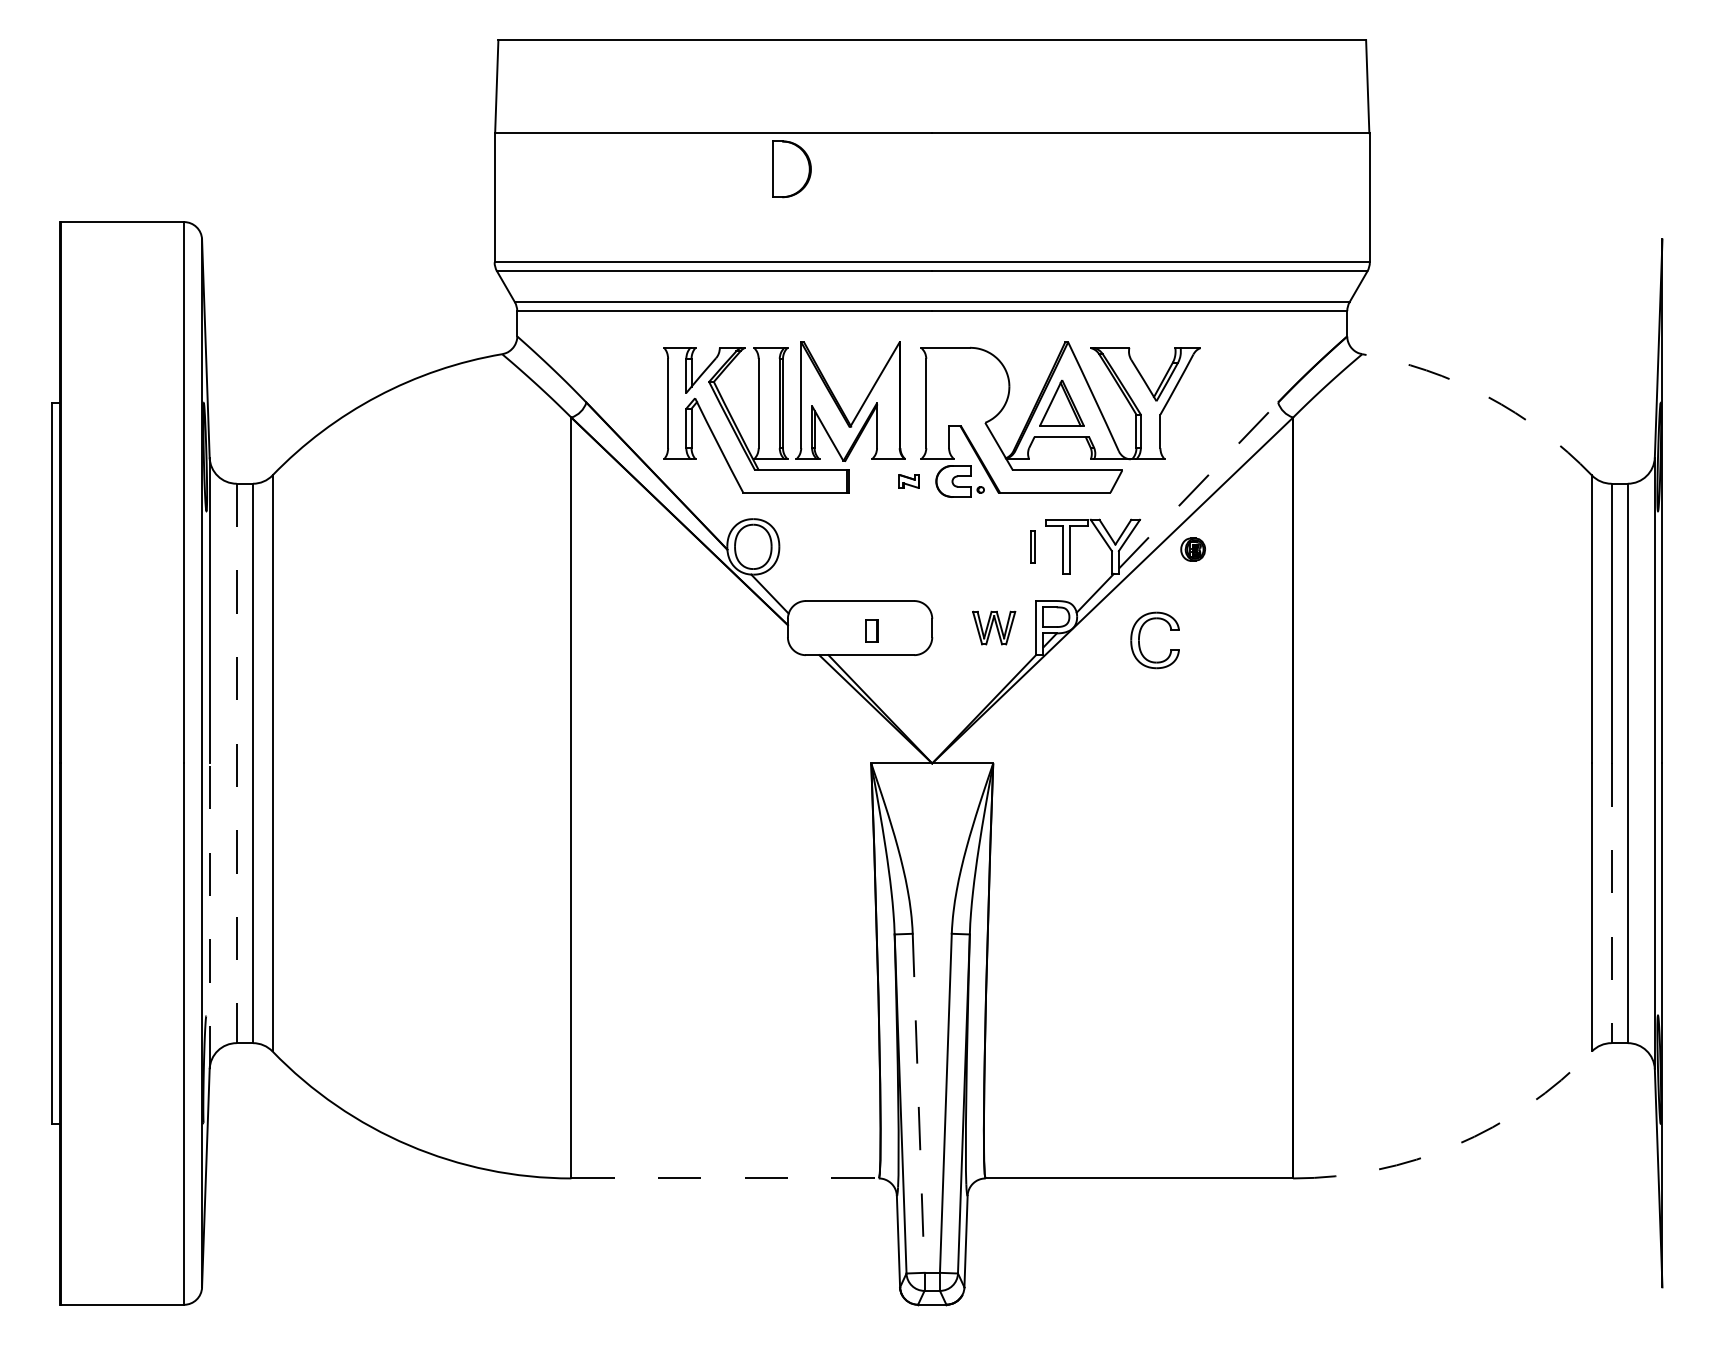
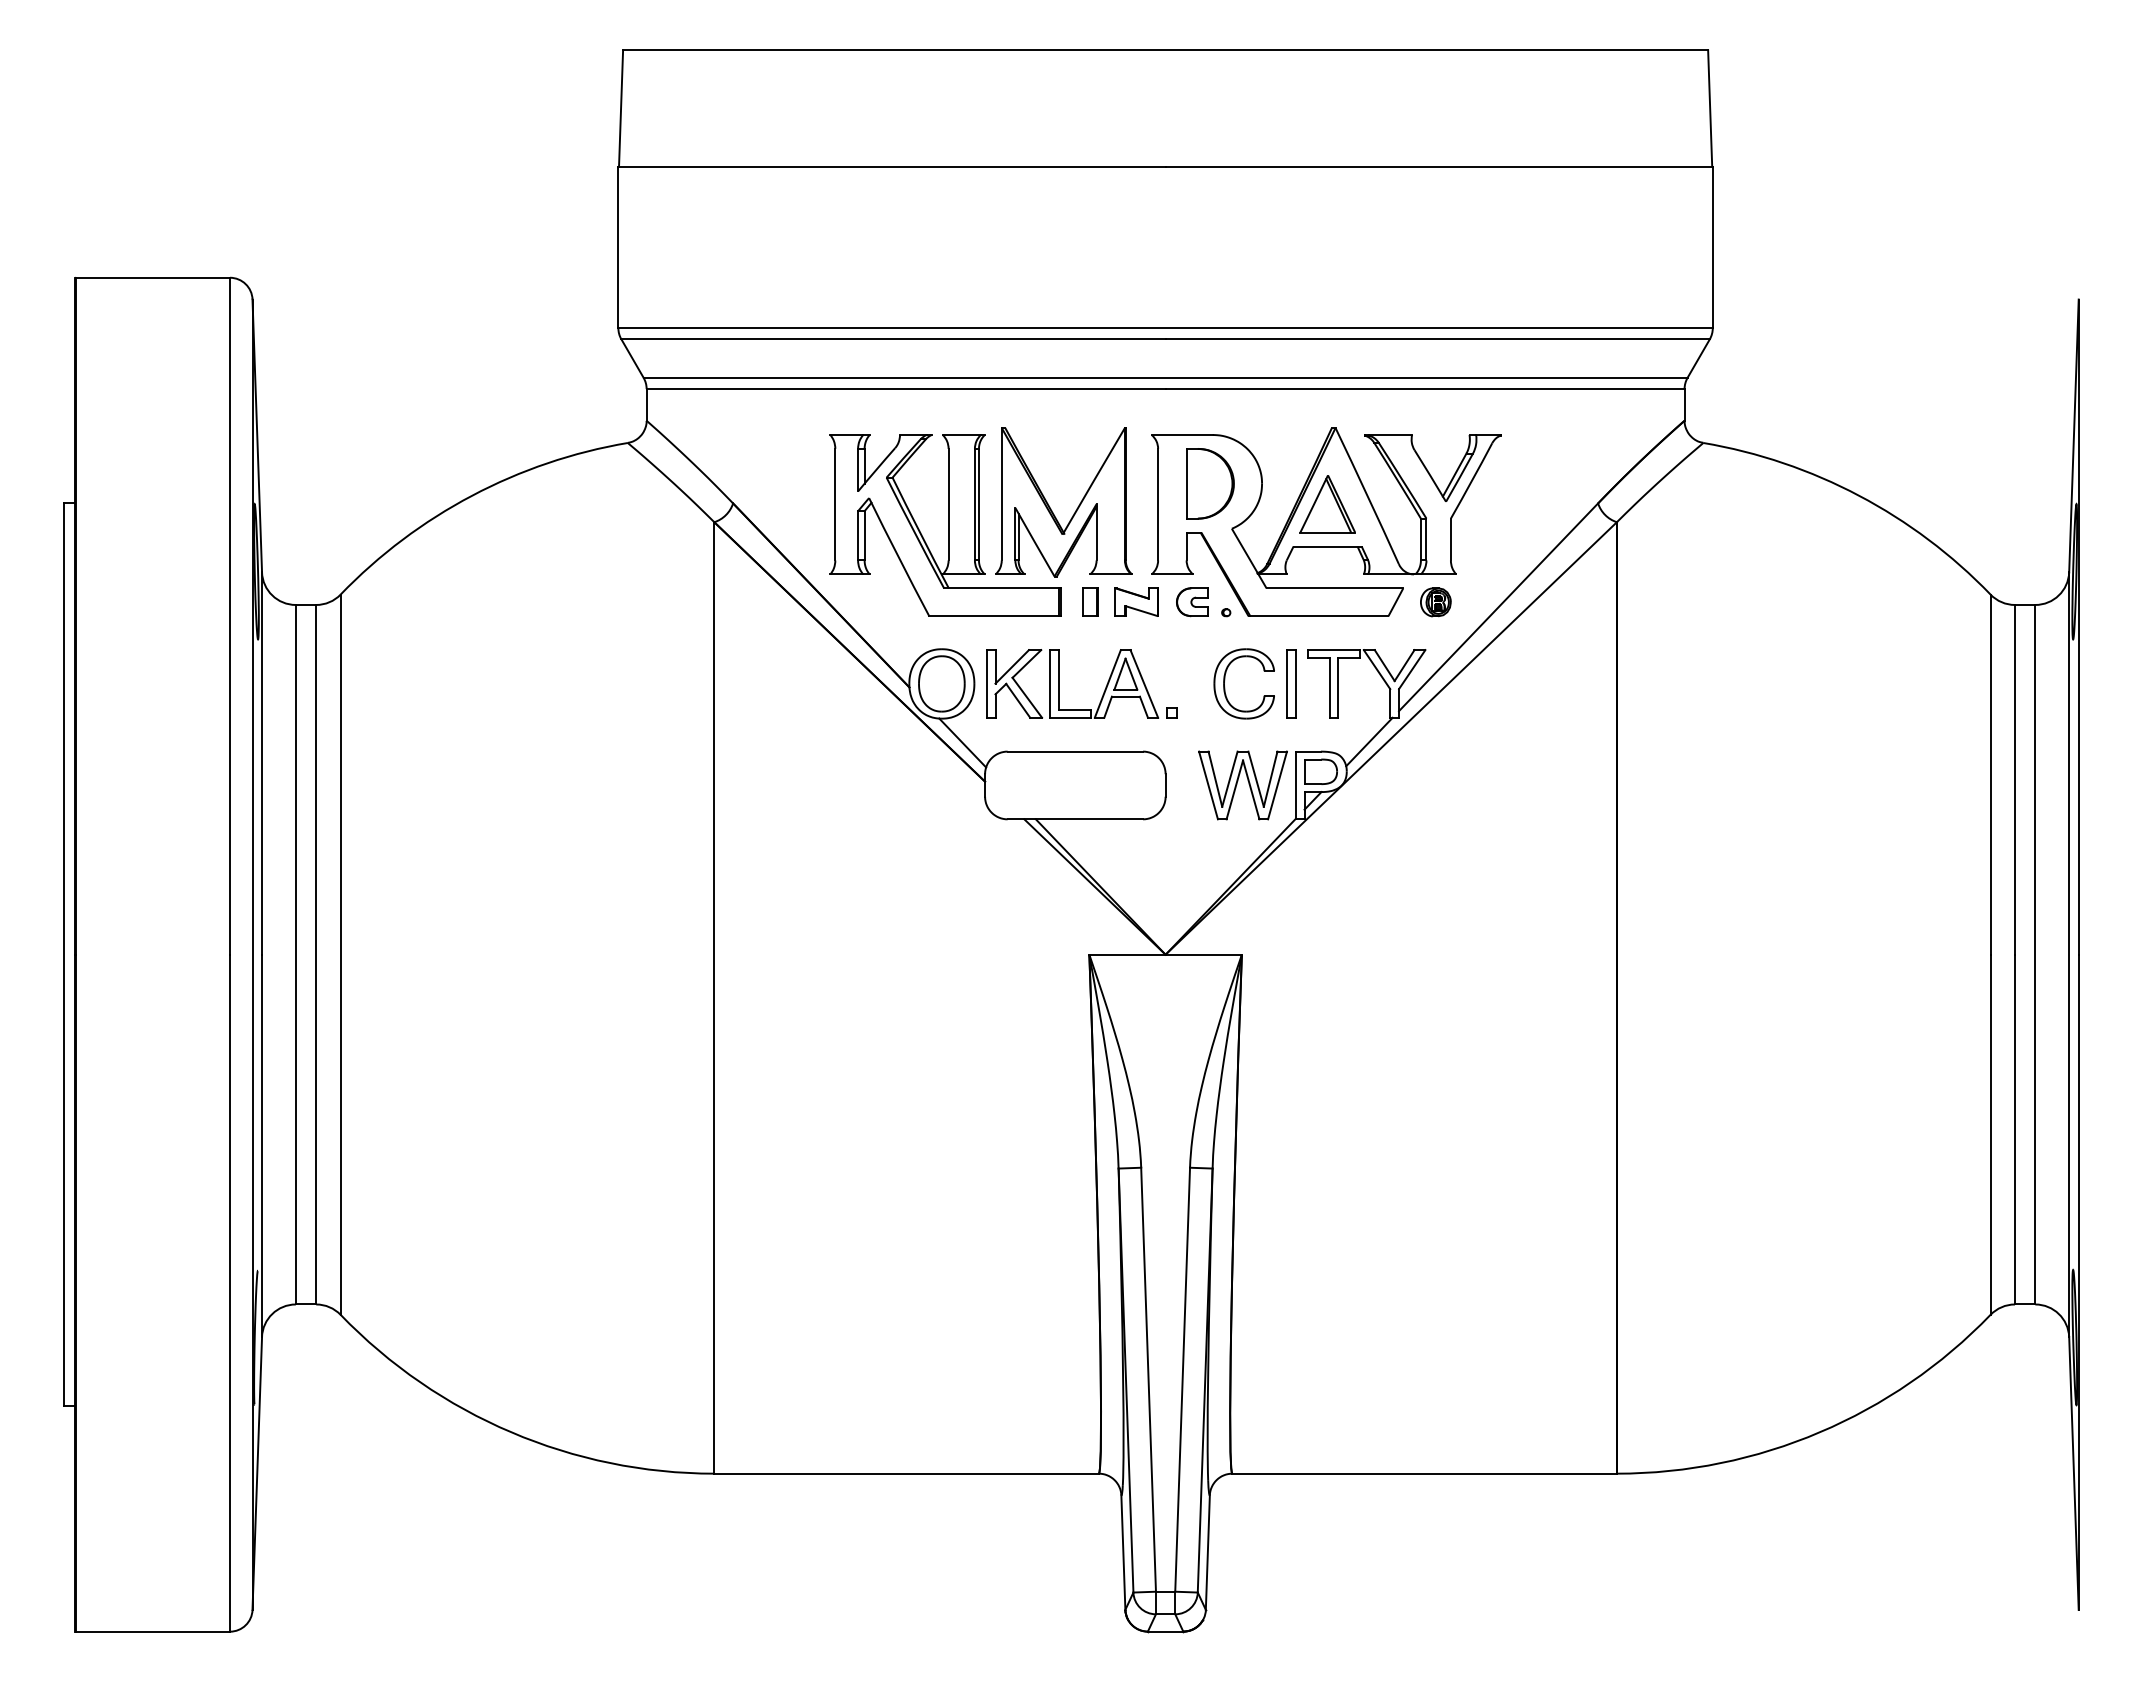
part: (792, 169) -> (1210, 483), moved
arc: (1487, 396) -> (1859, 495), dashed -> solid
part: (908, 480) -> (1136, 601), size x1.67
part: (953, 481) -> (1192, 602), size x0.71
line: (1198, 485) -> (1498, 607), dashed -> solid
part: (847, 546) -> (1059, 683), added
part: (1032, 546) -> (1291, 683), size x1.67
part: (1192, 549) -> (1435, 602), moved
part: (993, 628) -> (1242, 785), size x1.67
part: (872, 630) -> (1090, 601), moved
part: (1140, 637) -> (1225, 680), moved
line: (236, 763) -> (295, 954), dashed -> solid
line: (1611, 903) -> (2014, 1129), dashed -> solid
line: (210, 916) -> (262, 1145), dashed -> solid
line: (918, 1103) -> (1148, 1380), dashed -> solid
arc: (1455, 1145) -> (1819, 1432), dashed -> solid
line: (725, 1178) -> (907, 1473), dashed -> solid

